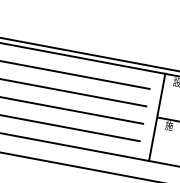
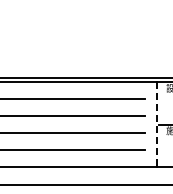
line: (157, 118) -> (157, 125), solid -> dashed

